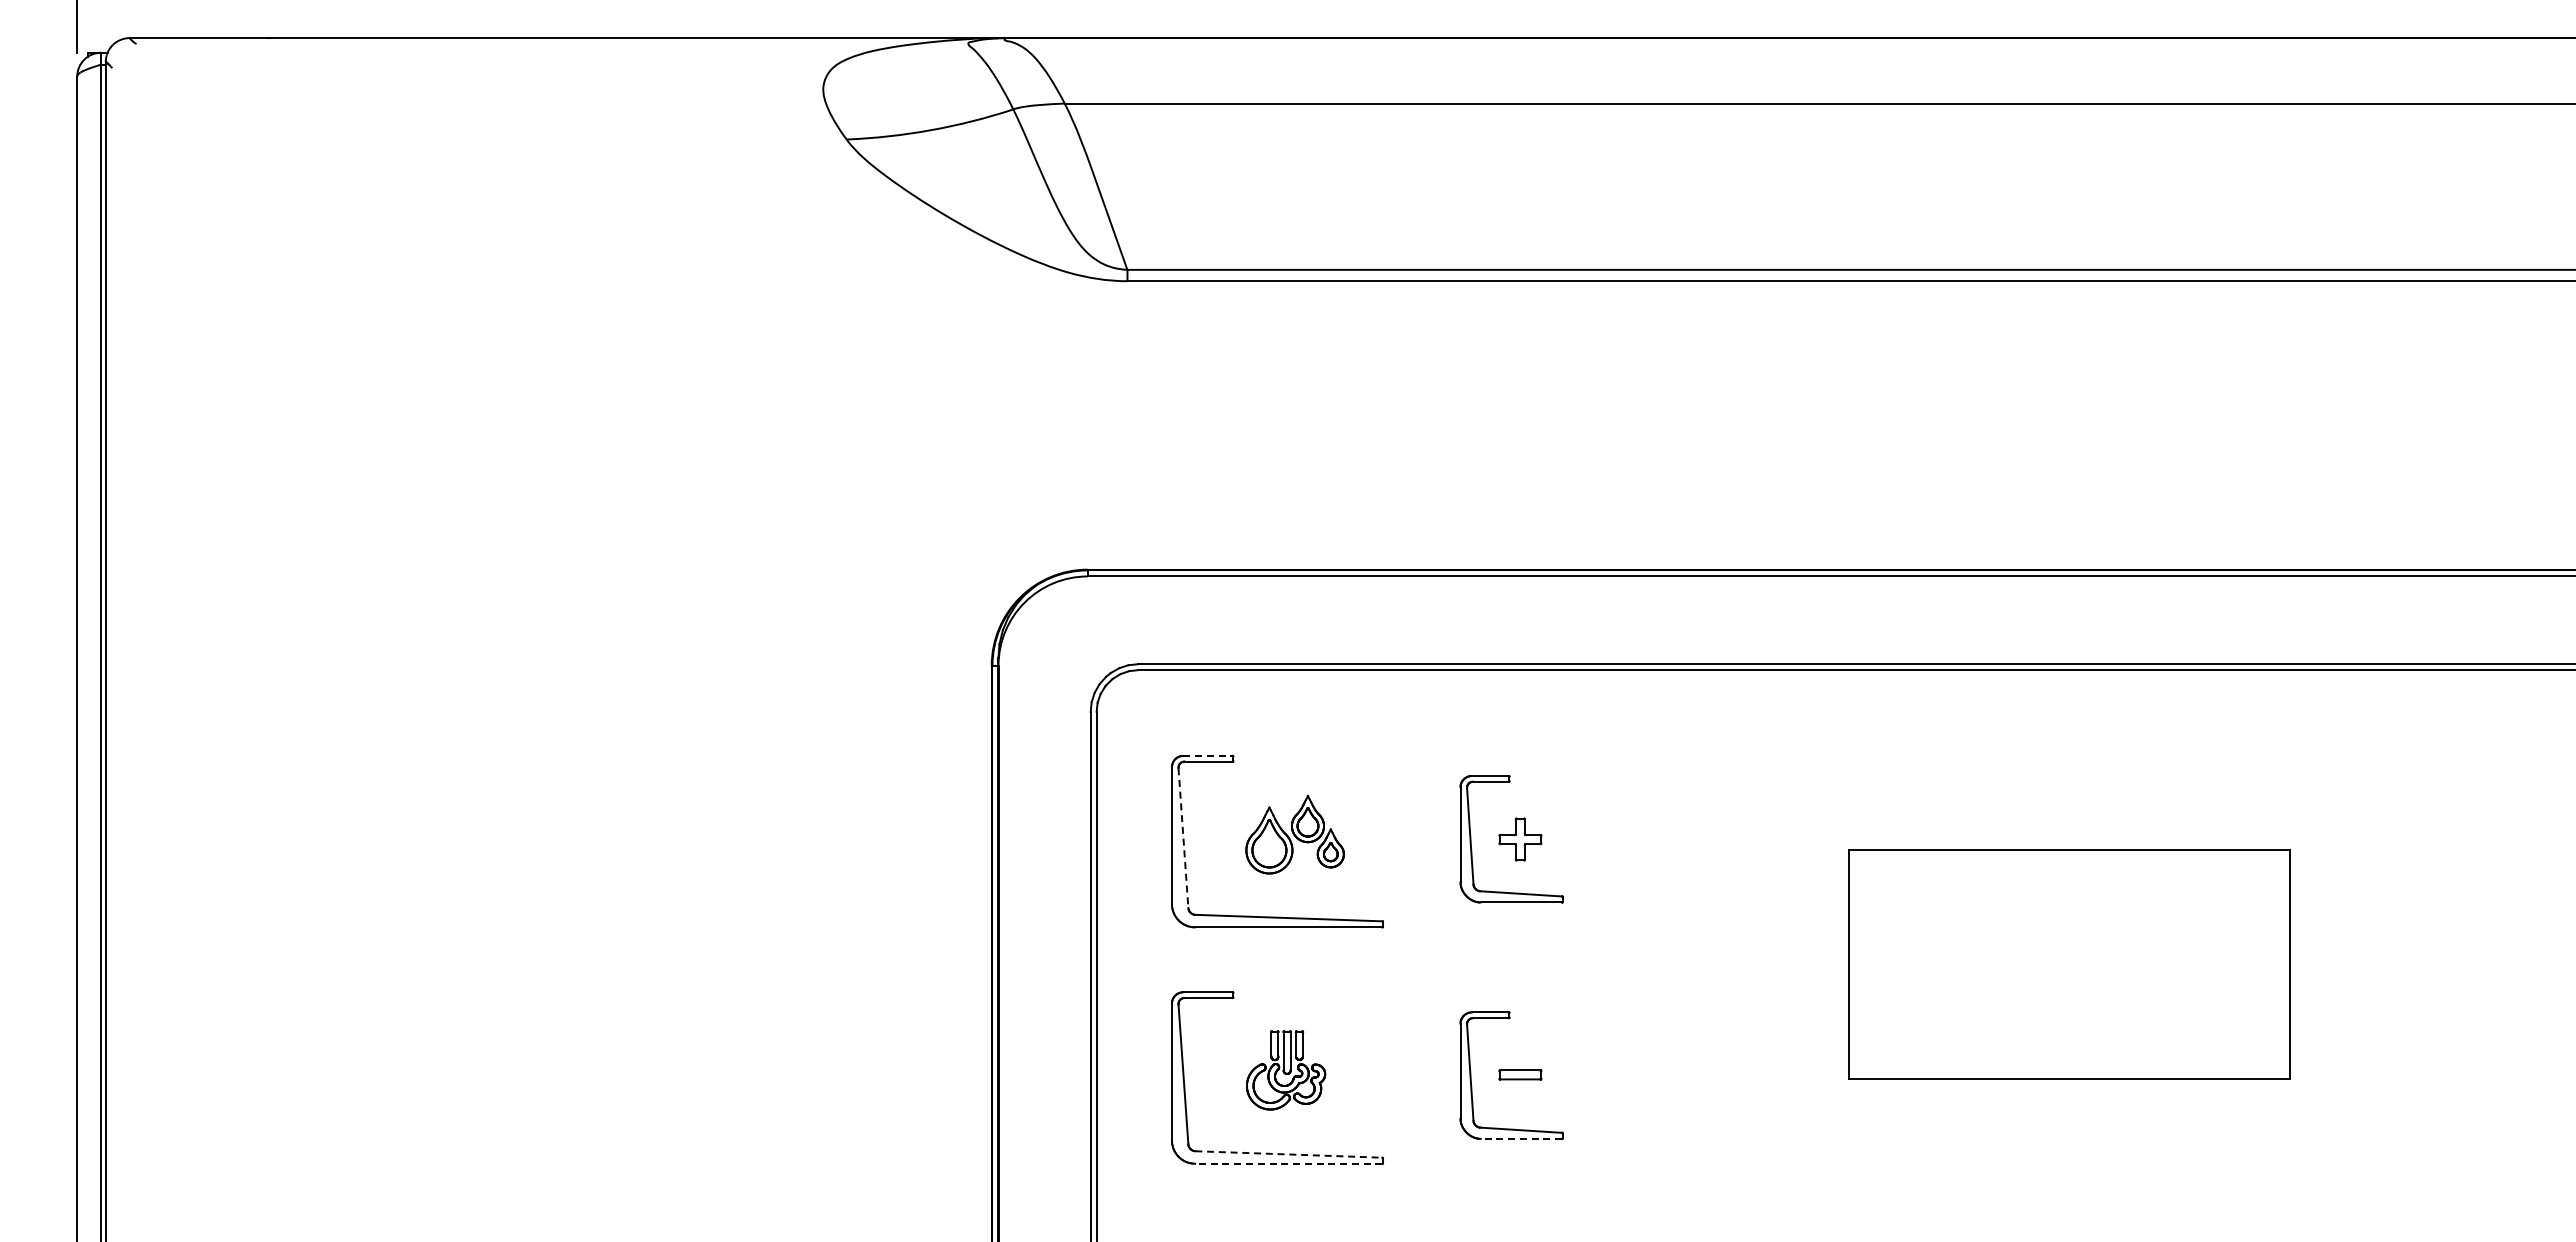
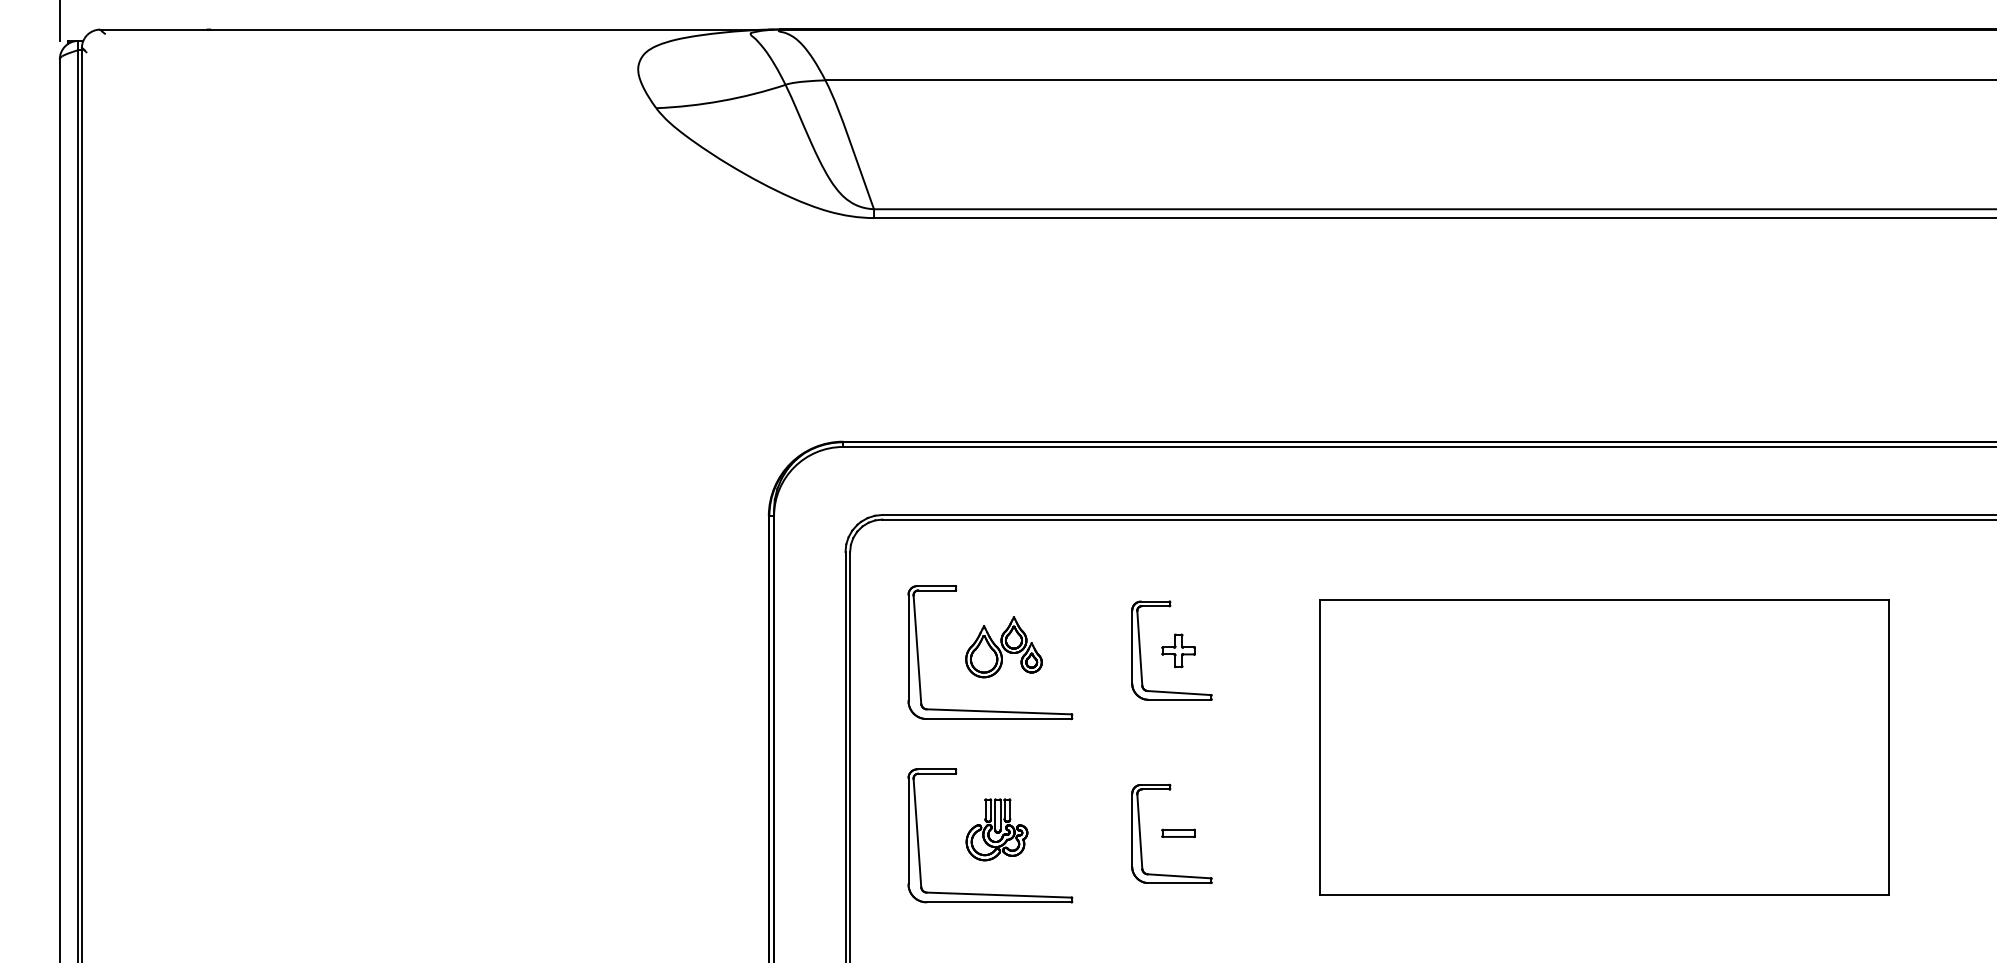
line: (1207, 755) -> (936, 585), dashed -> solid
line: (1183, 838) -> (917, 650), dashed -> solid
part: (2069, 964) -> (1604, 747), size x1.67
line: (1521, 1138) -> (1179, 882), dashed -> solid
line: (1288, 1154) -> (998, 895), dashed -> solid
line: (1288, 1163) -> (998, 902), dashed -> solid

